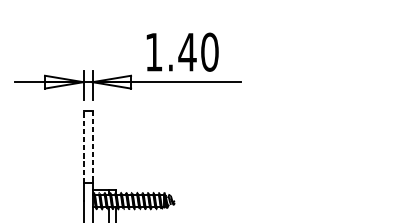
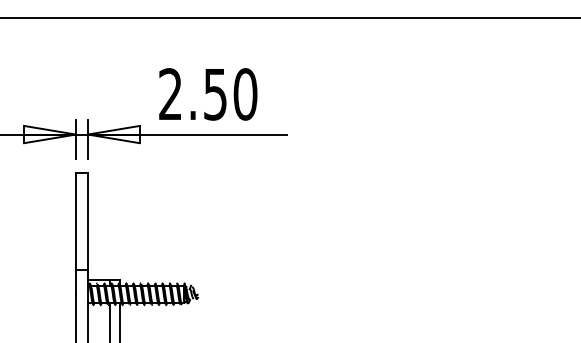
text: (171, 52) -> (193, 94), 1.40 -> 2.50
line: (83, 146) -> (75, 221), dashed -> solid
line: (92, 147) -> (88, 222), dashed -> solid

